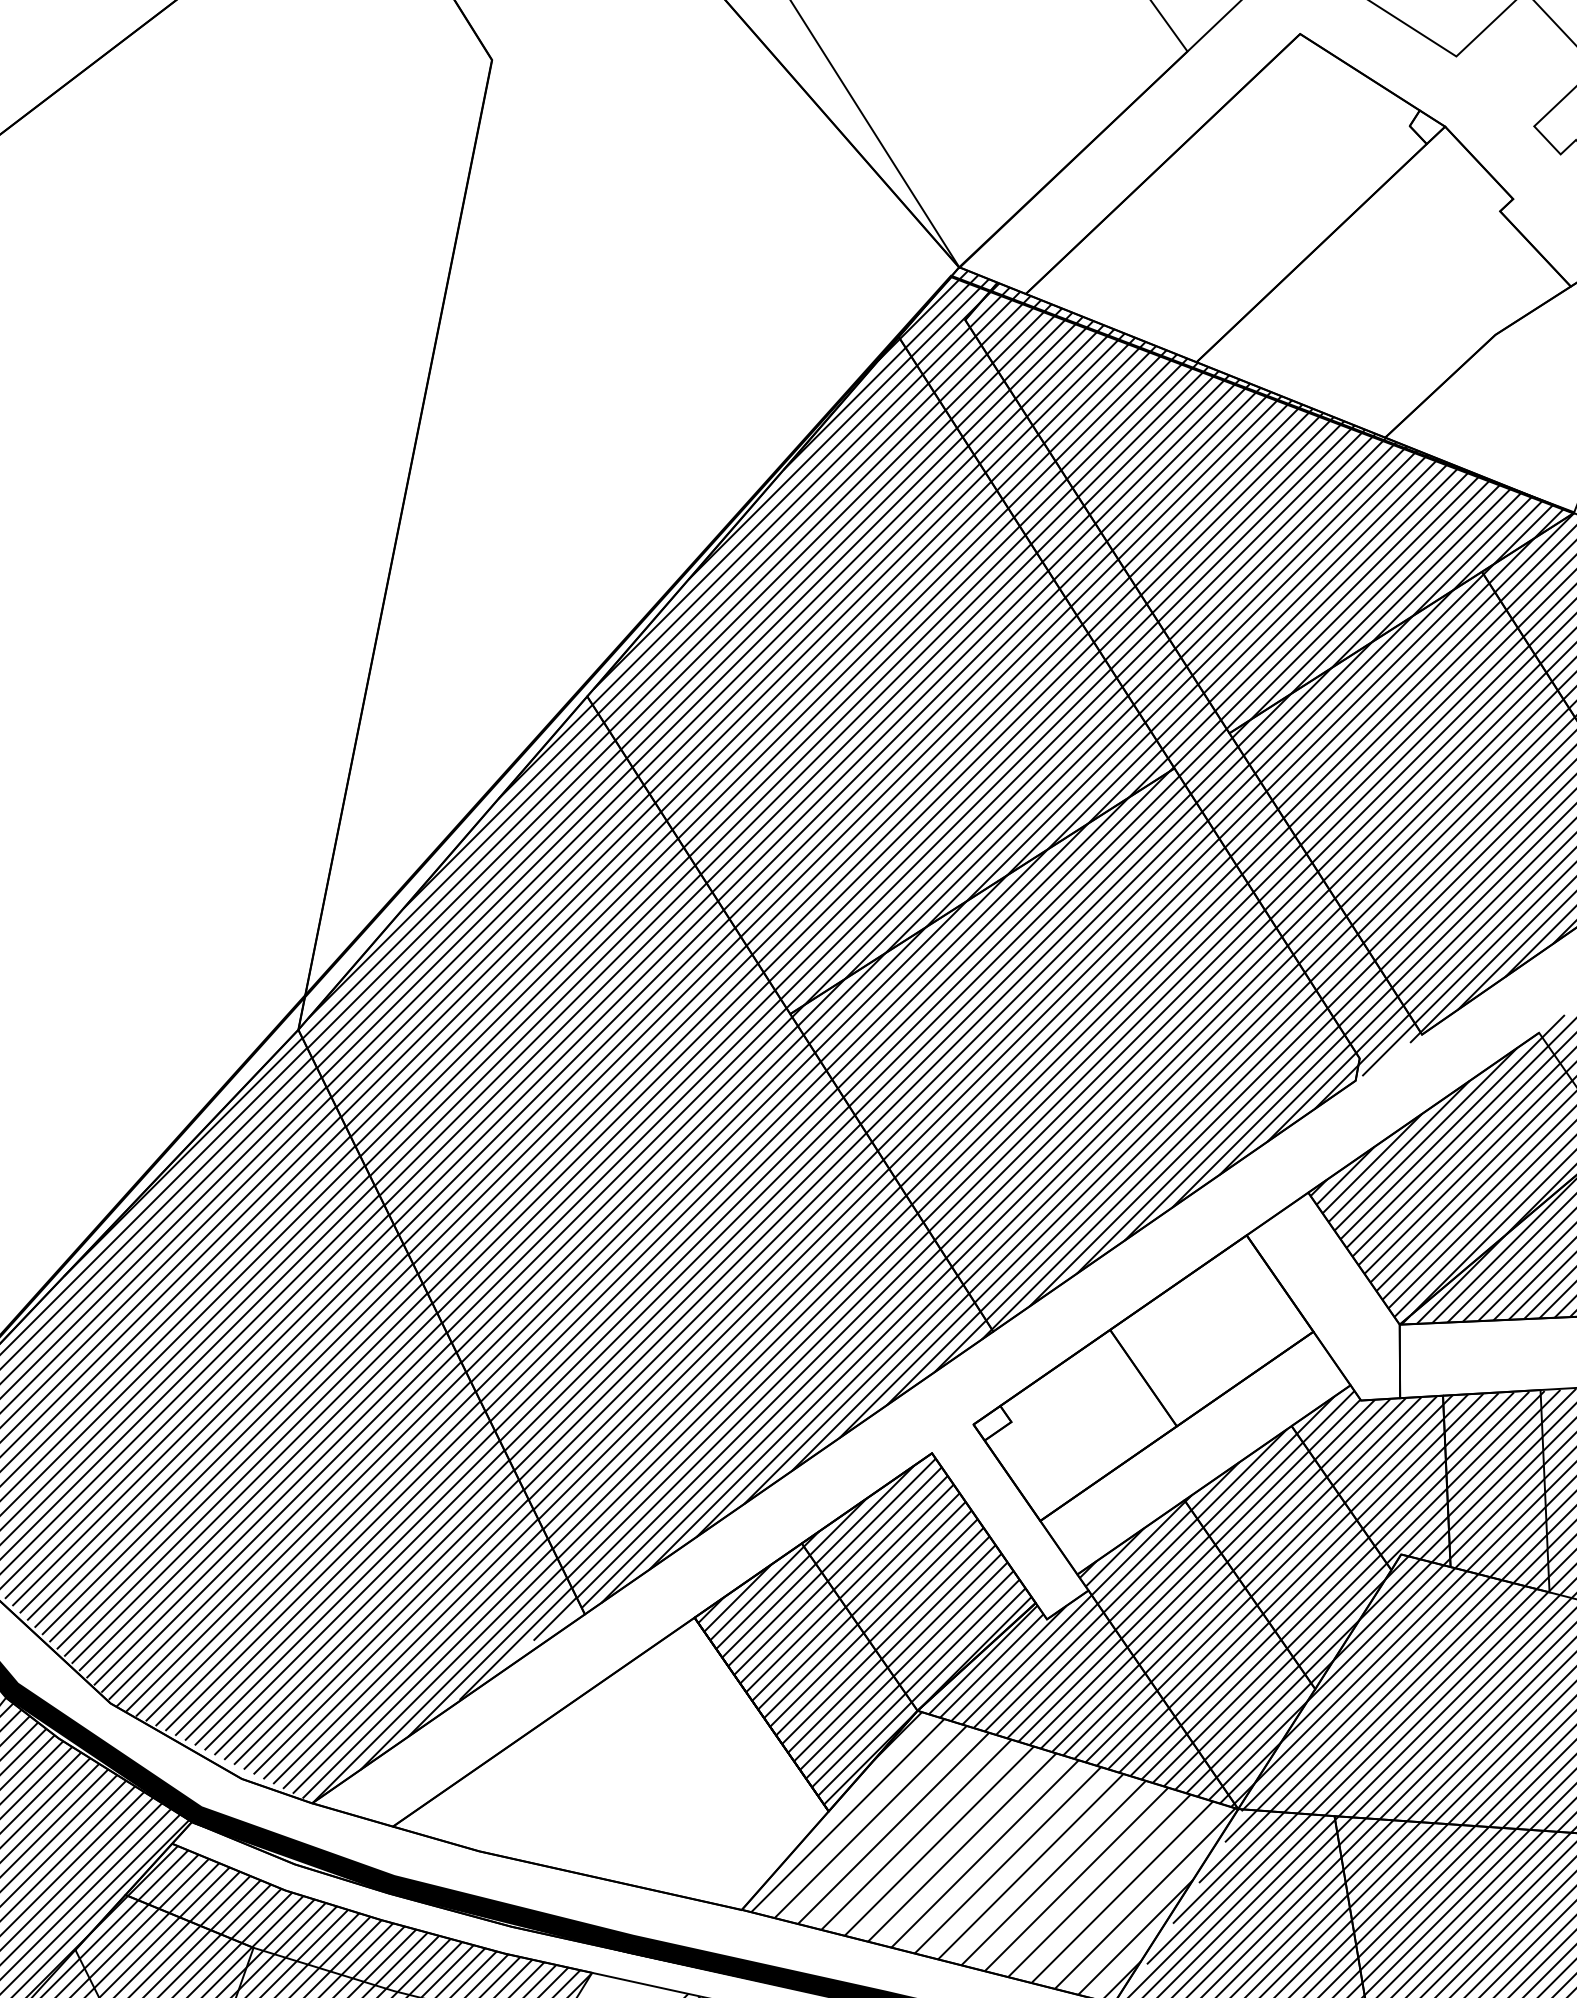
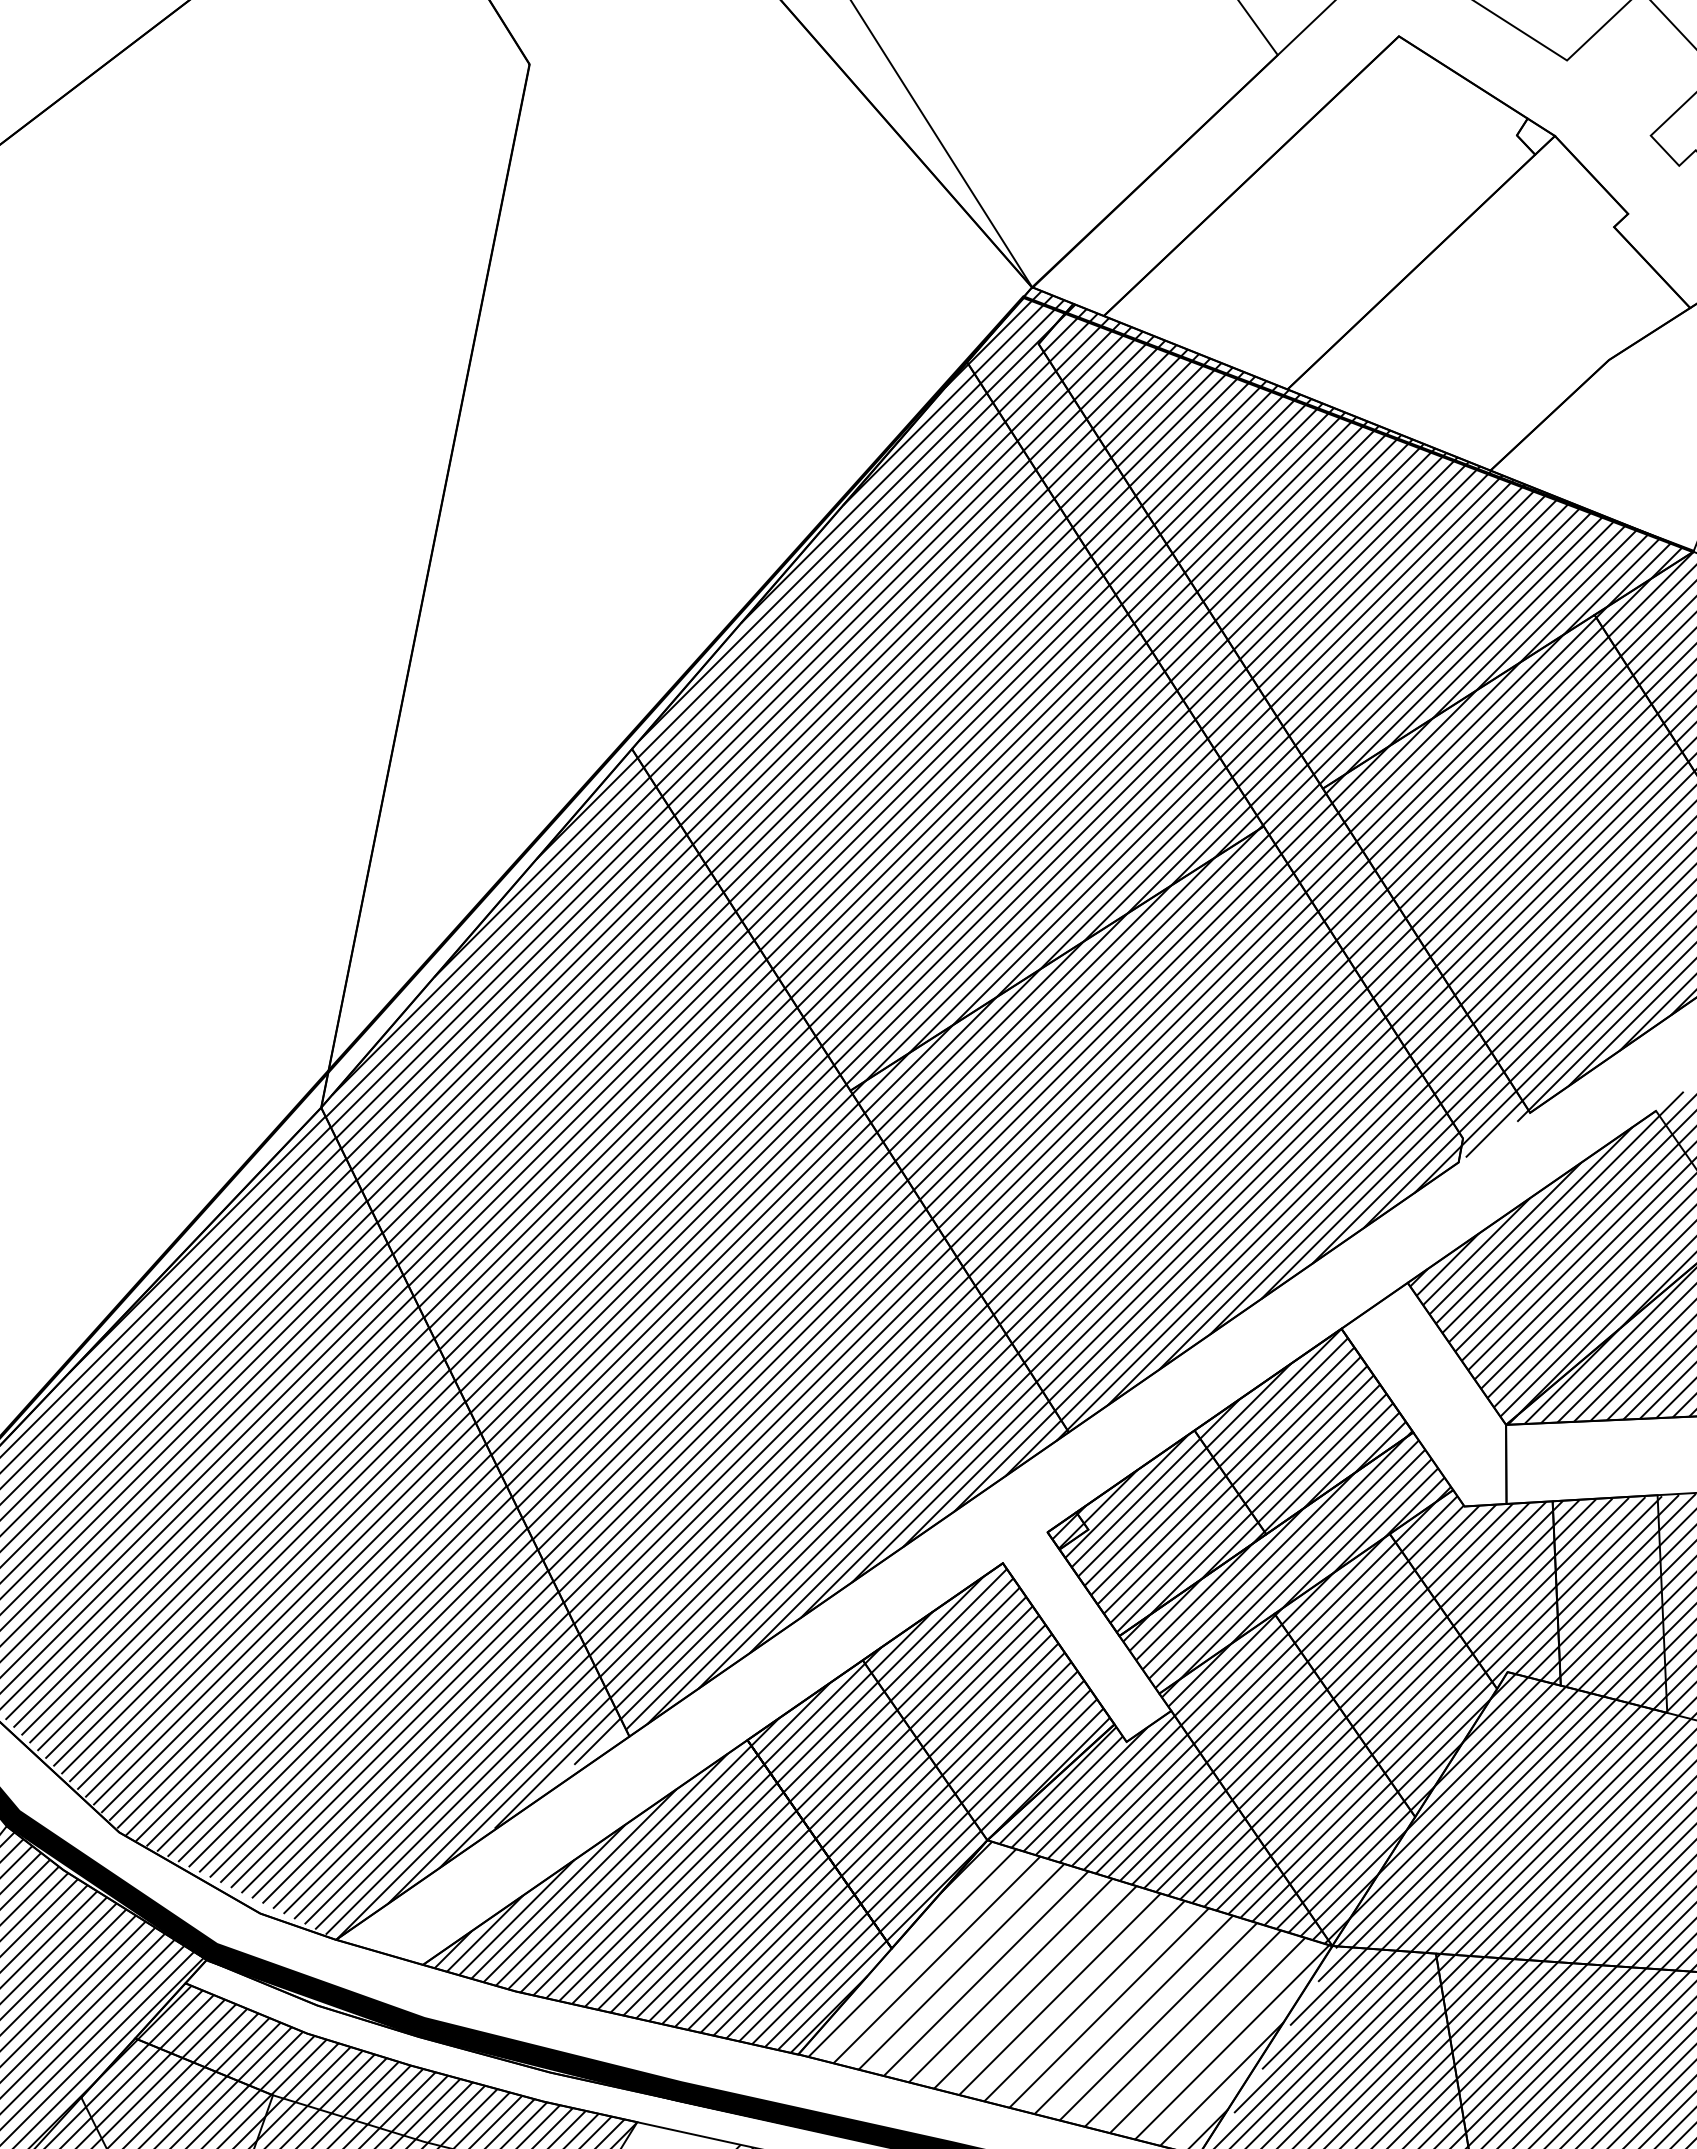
hatch: (1163, 1402) -> (1251, 1508), added
hatch: (613, 1765) -> (660, 1899), added

